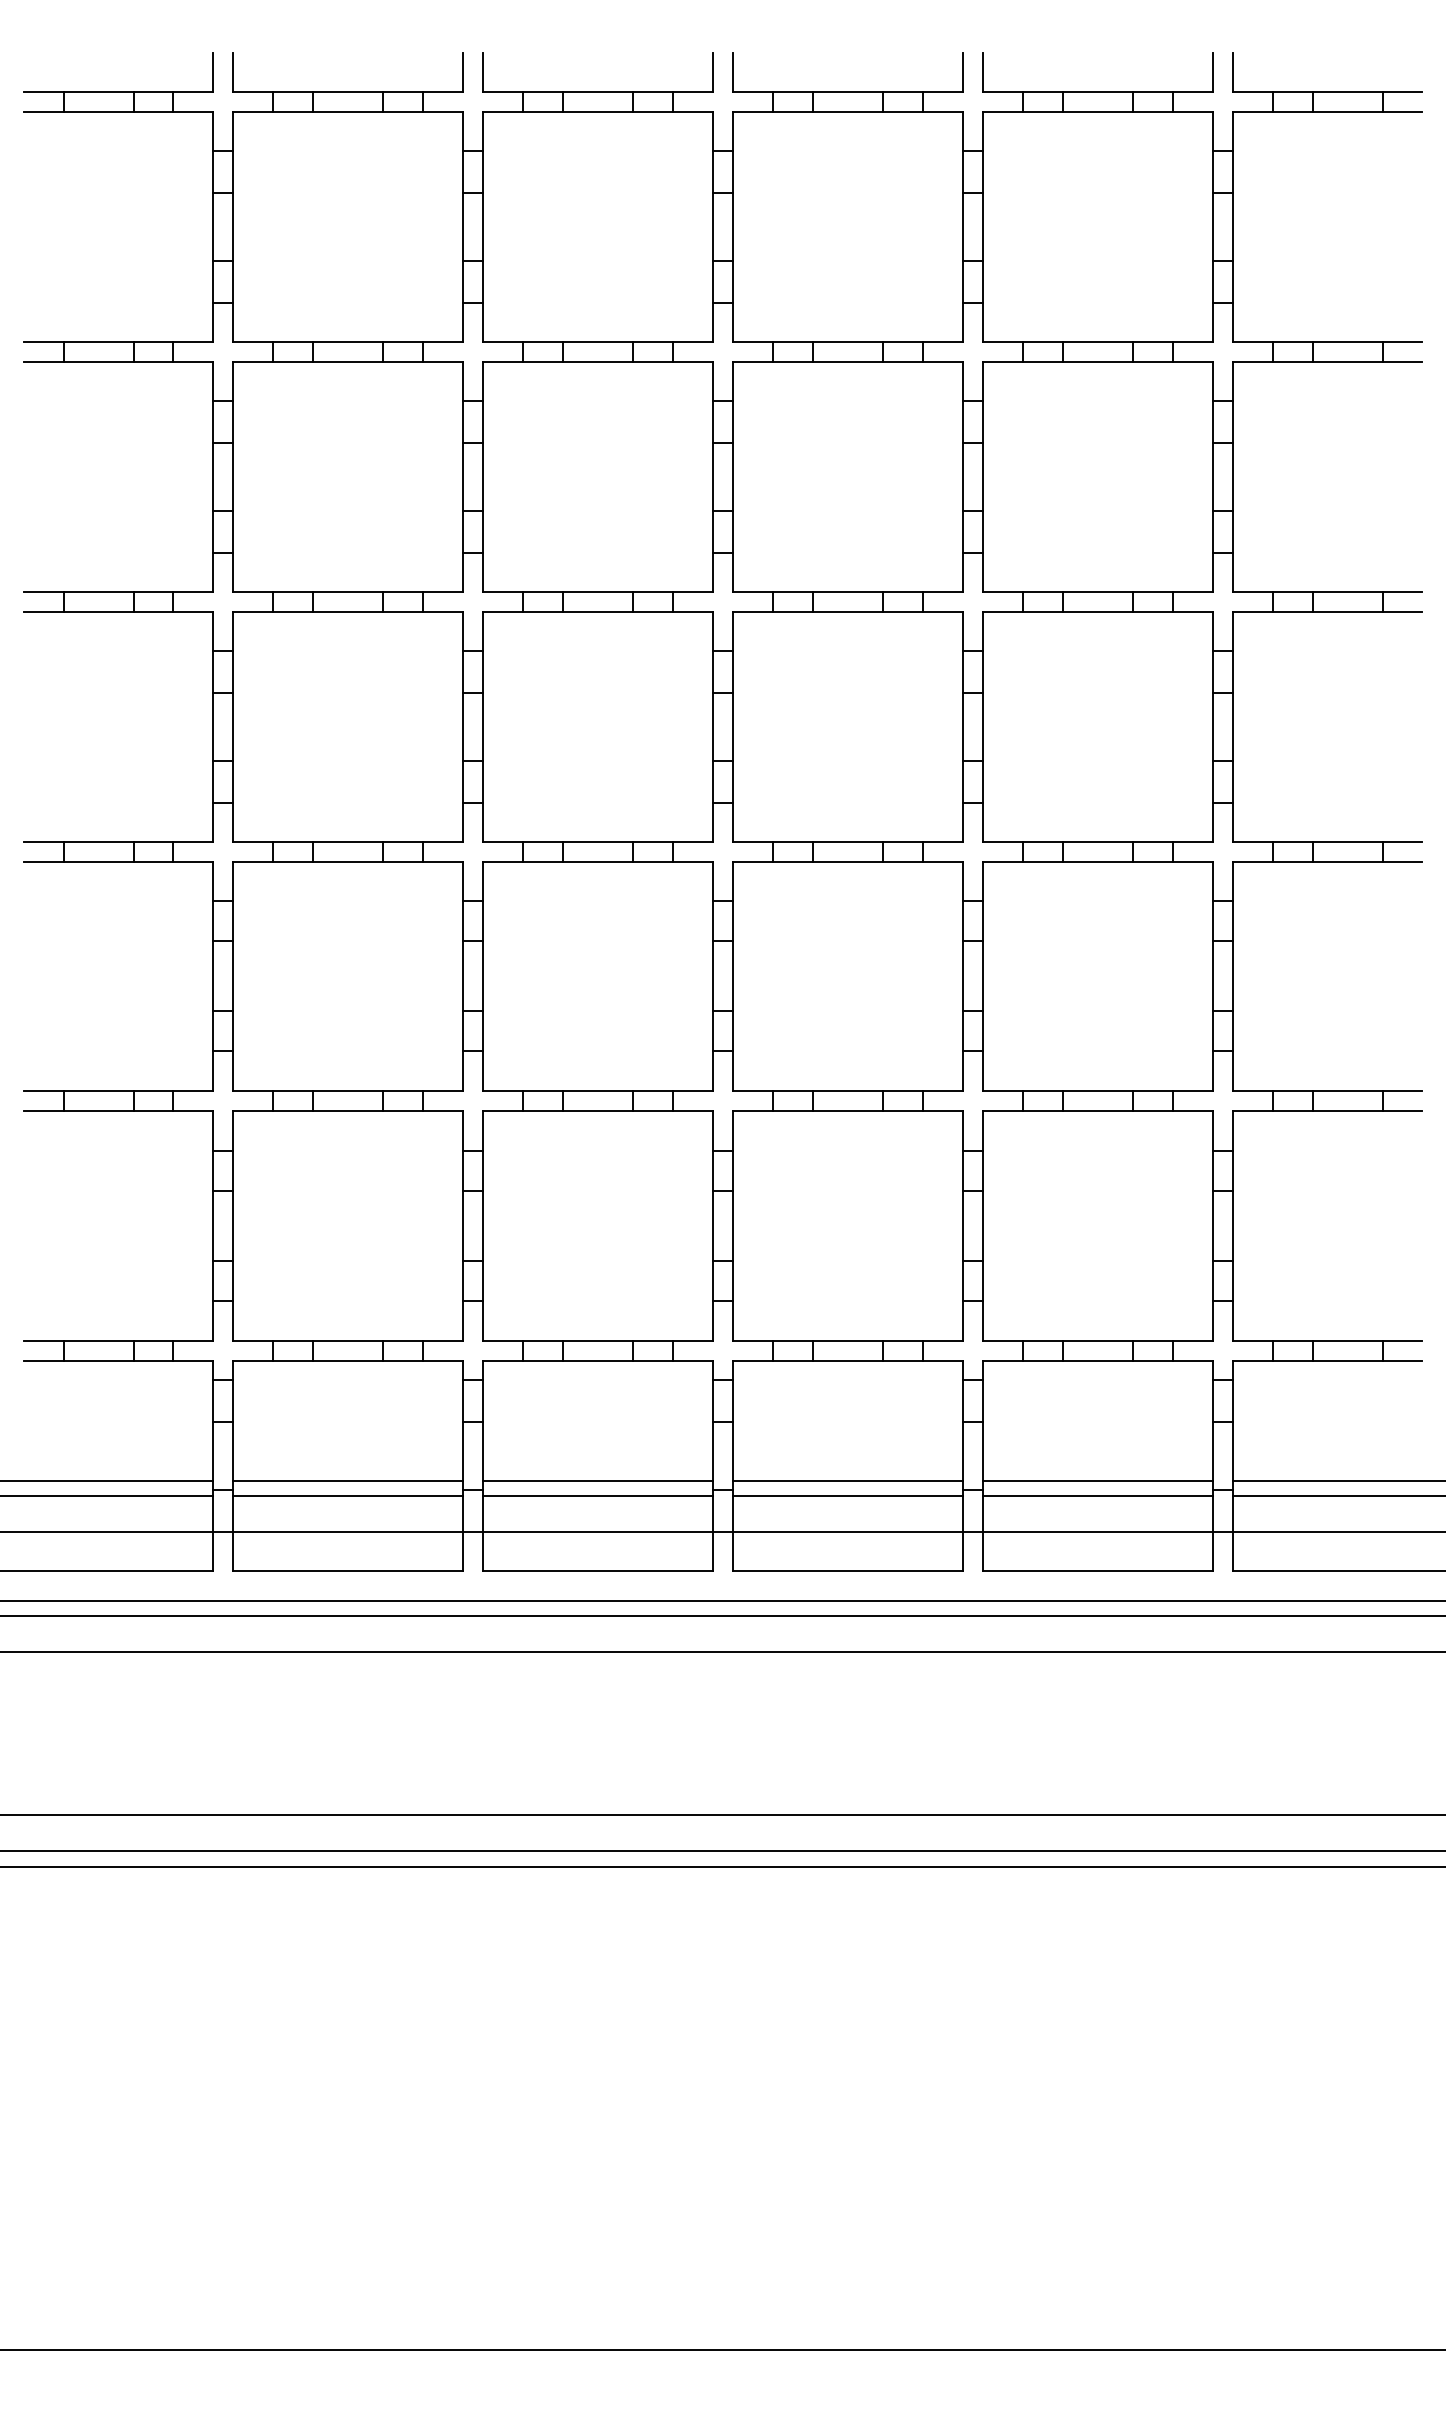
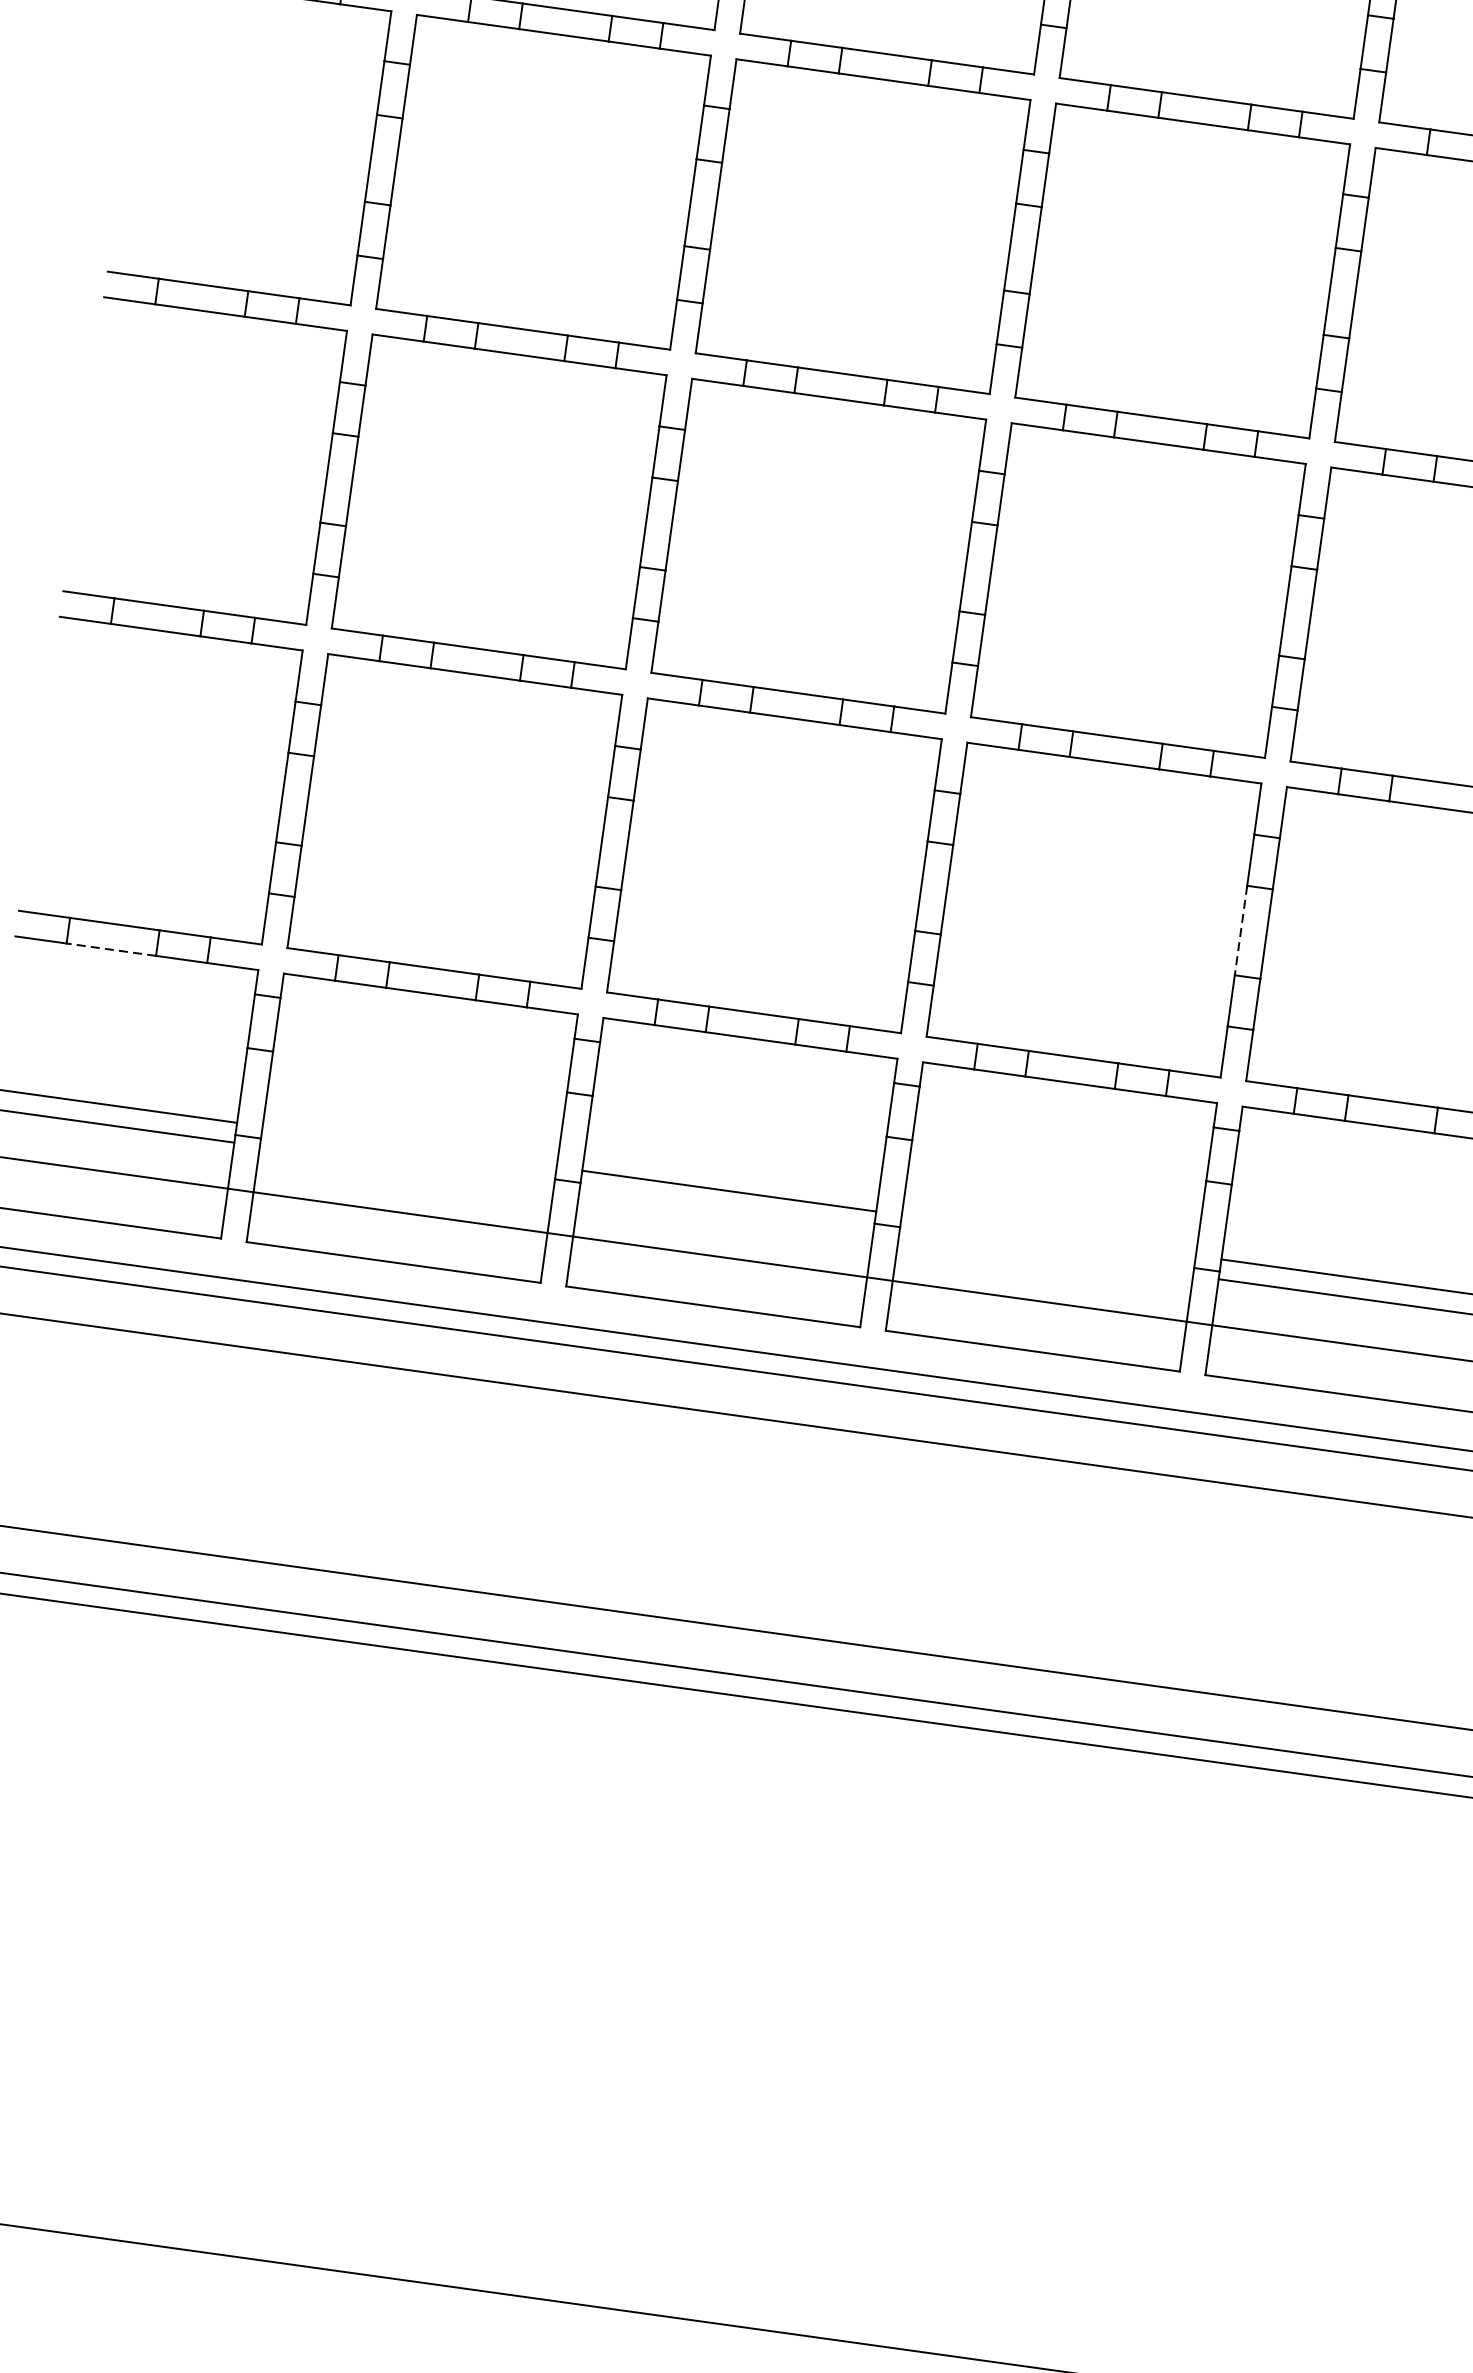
line: (962, 1226) -> (1240, 930), solid -> dashed
line: (98, 1361) -> (111, 950), solid -> dashed
line: (348, 1480) -> (409, 1146), removed
line: (847, 1480) -> (1048, 1235), removed
line: (348, 1496) -> (407, 1167), removed
line: (598, 1496) -> (726, 1211), removed
line: (847, 1496) -> (1045, 1255), removed

